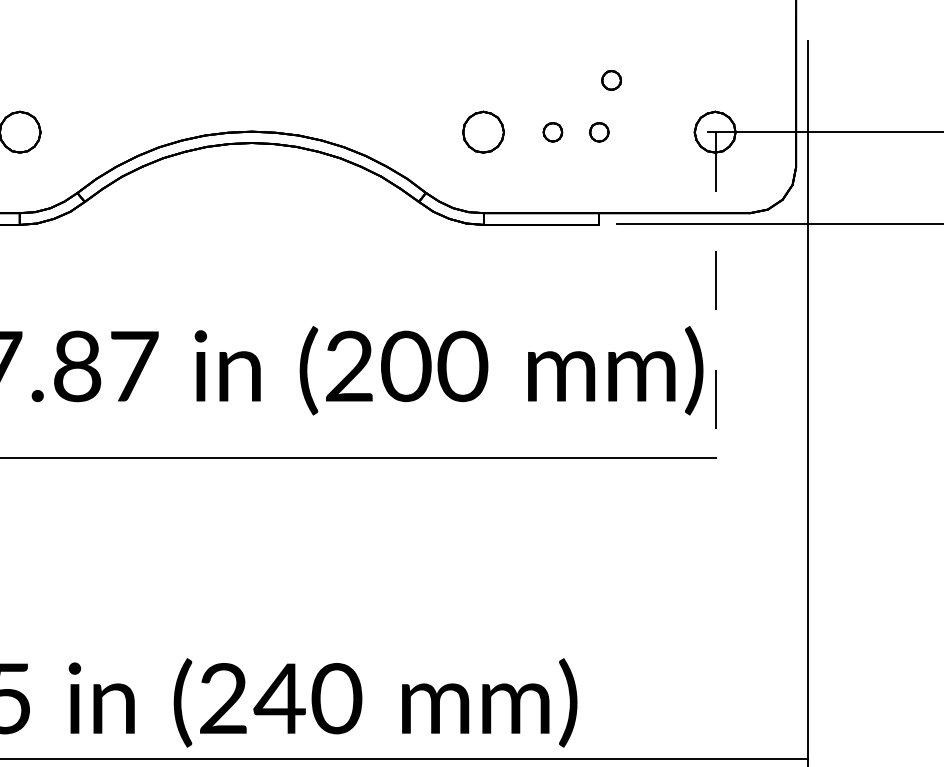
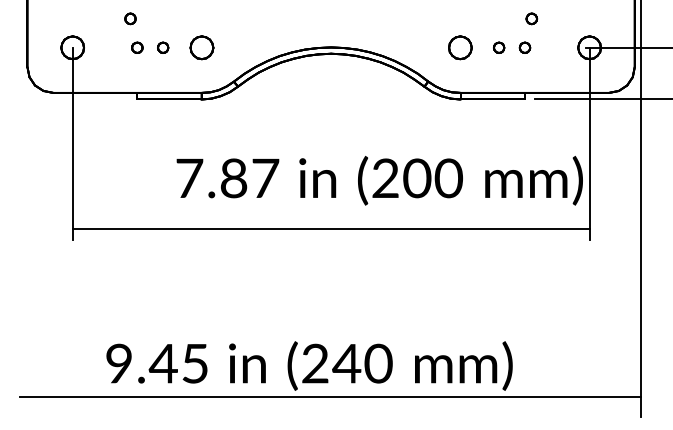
line: (715, 305) -> (589, 144), dashed -> solid

